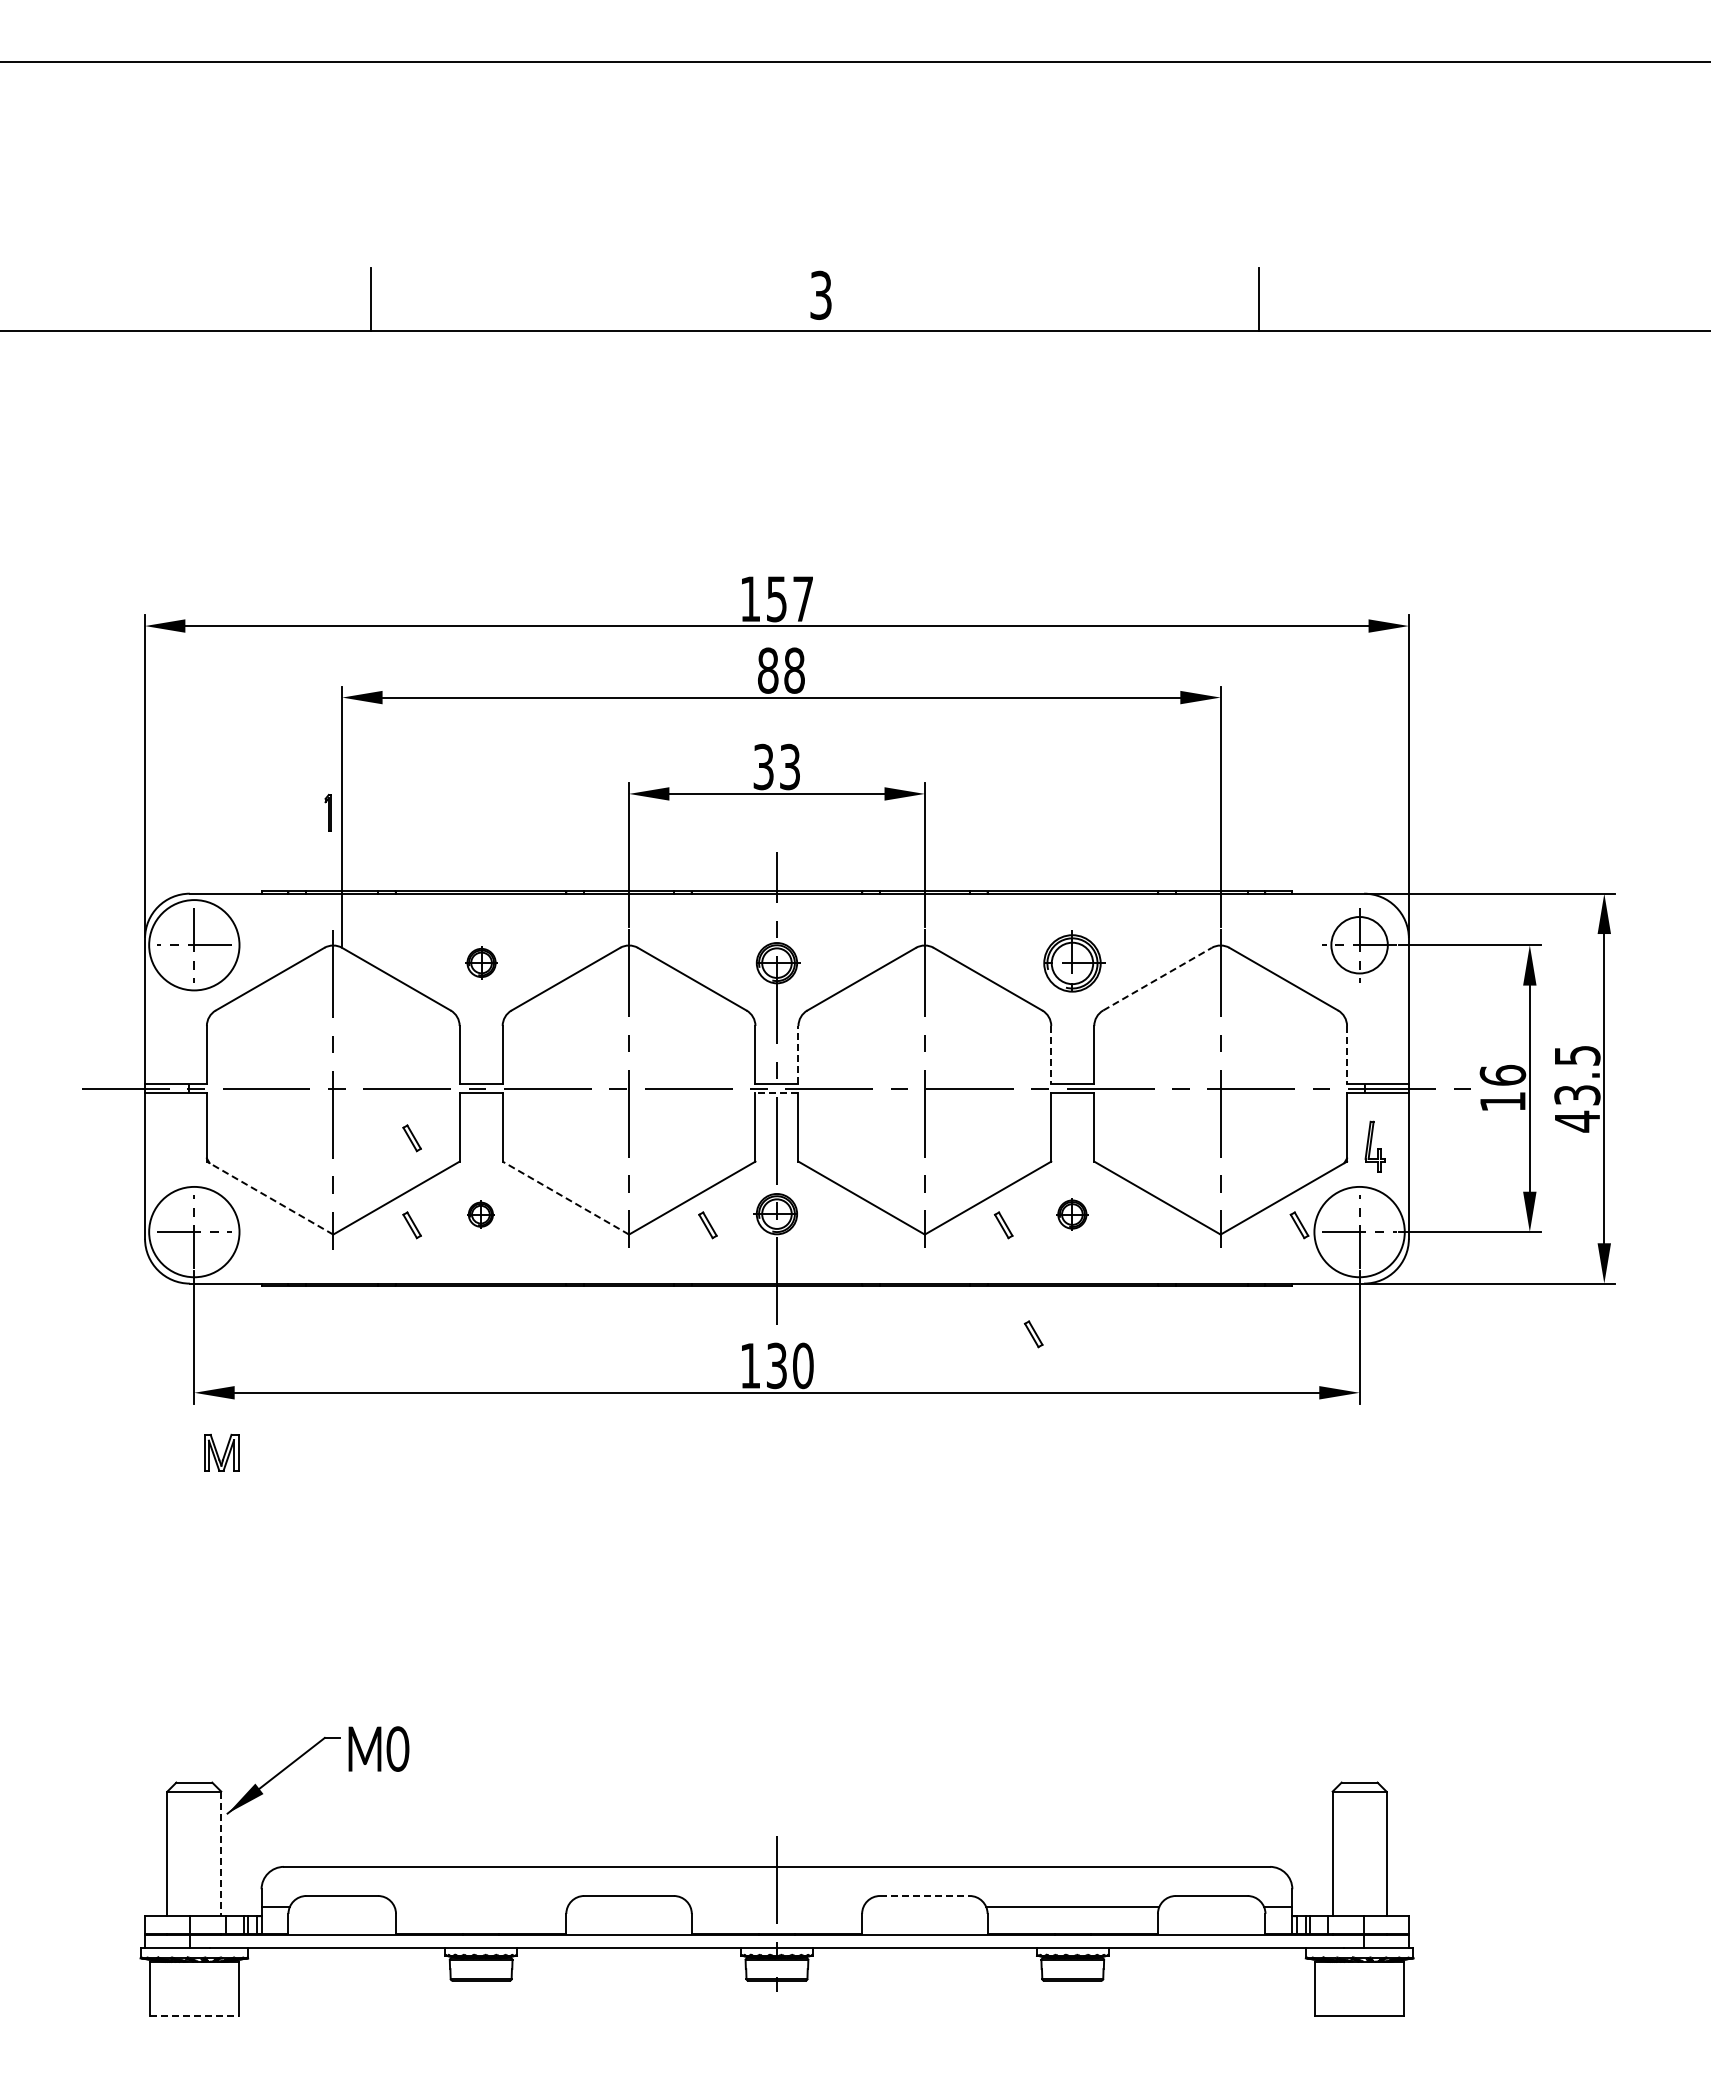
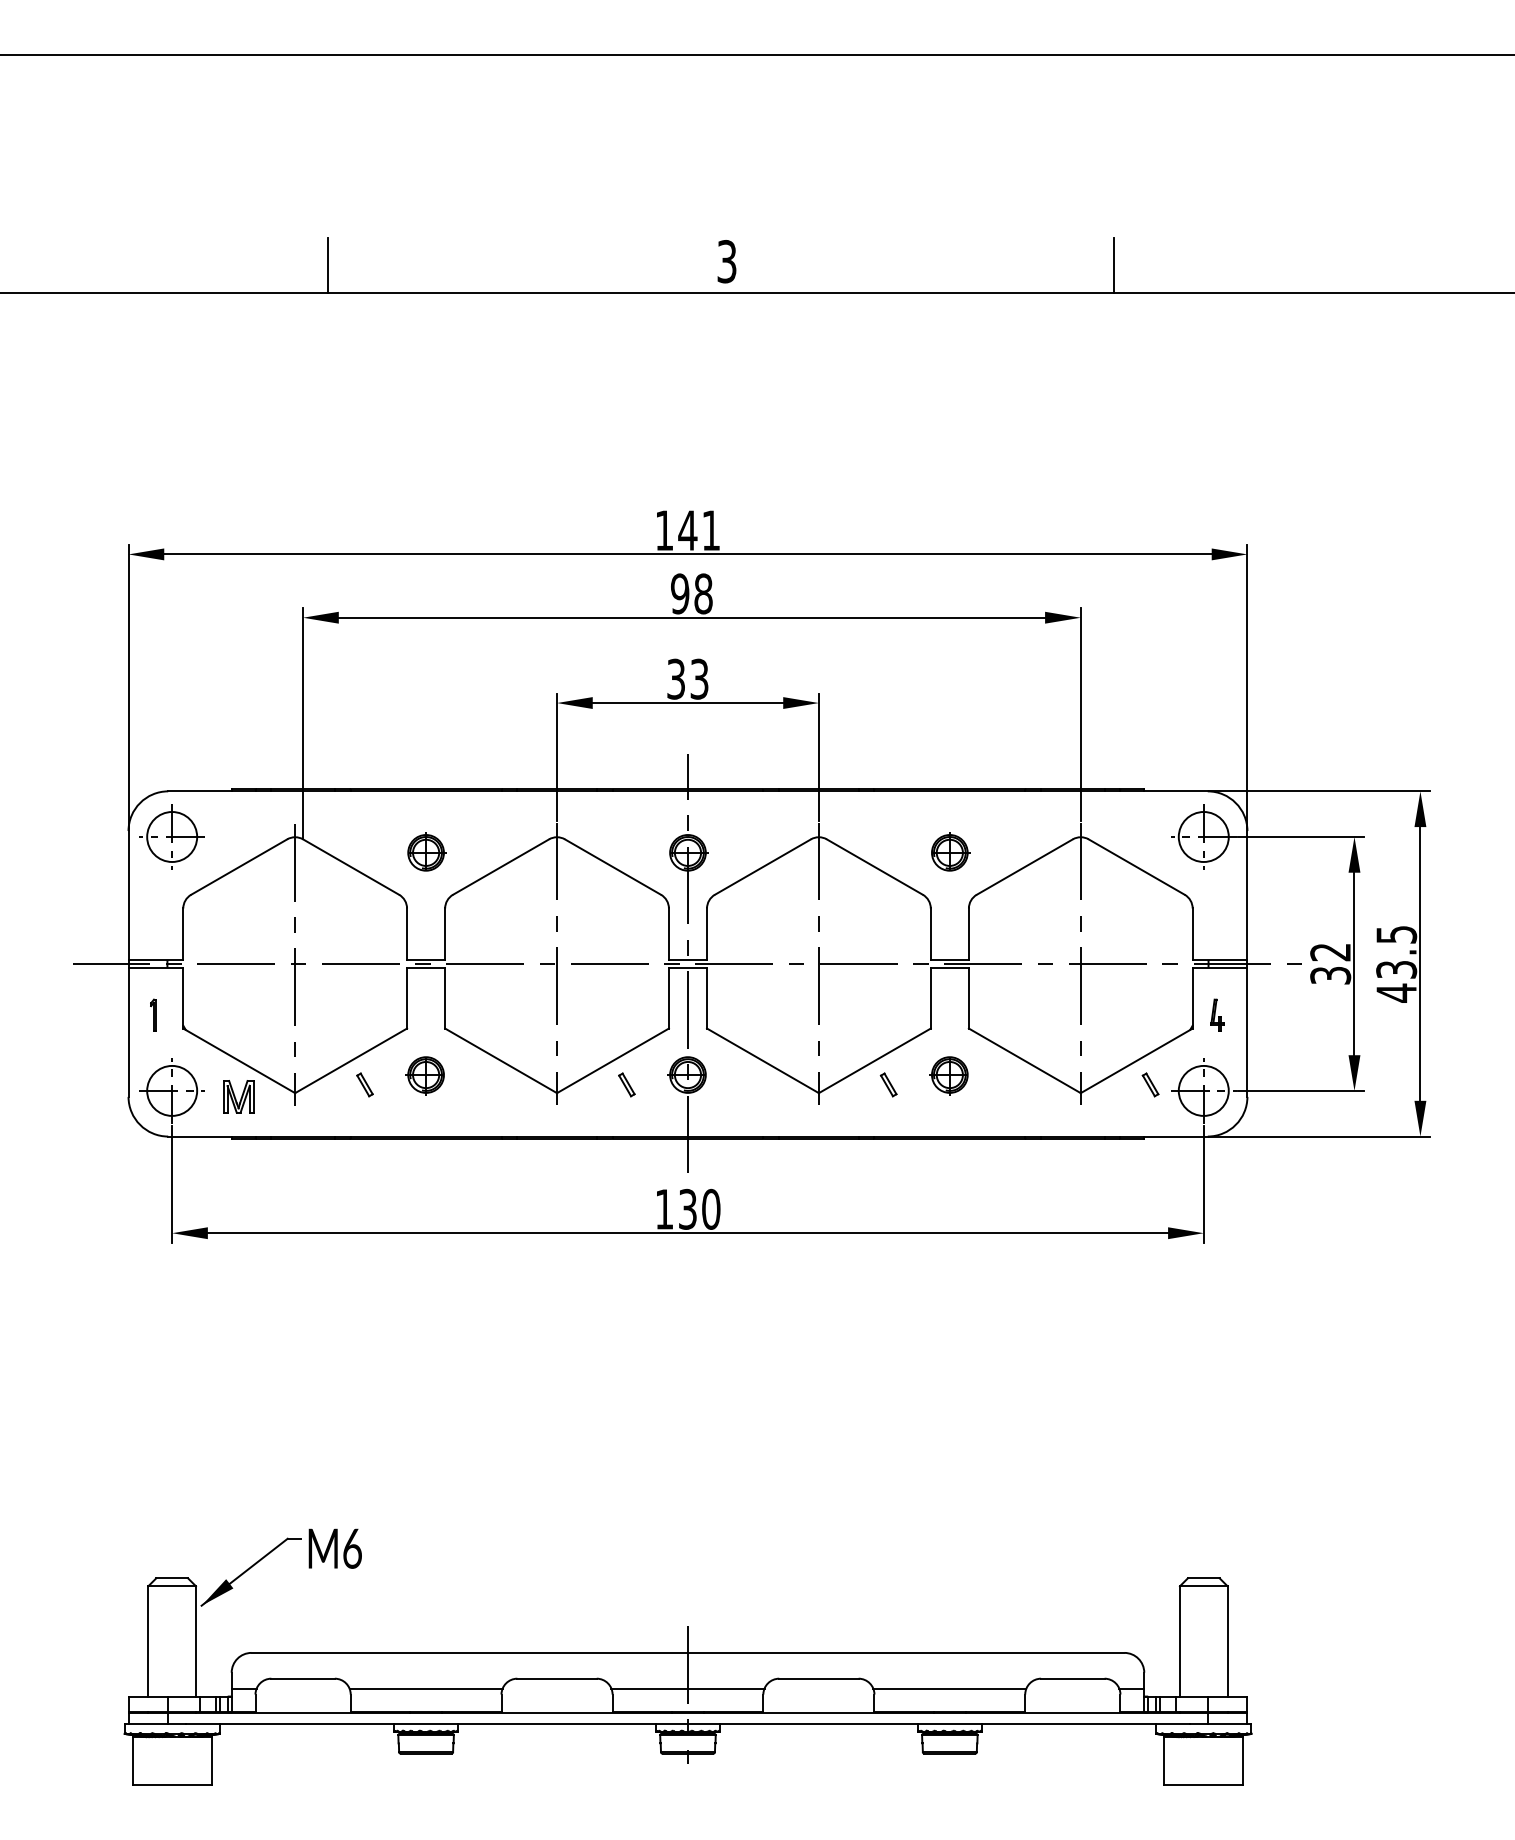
text: (788, 599) -> (698, 530), 157 -> 141
text: (767, 670) -> (679, 593), 88 -> 98
part: (327, 812) -> (152, 1015), moved
circle: (194, 945) -> (172, 837), size x0.62
part: (482, 962) -> (427, 852), size x1.43
part: (1073, 962) -> (950, 852), size x0.71
line: (1157, 979) -> (1024, 867), dashed -> solid
line: (798, 1054) -> (707, 933), dashed -> solid
line: (1051, 1055) -> (931, 934), dashed -> solid
line: (1347, 1055) -> (1193, 934), dashed -> solid
text: (1502, 1087) -> (1330, 962), 16 -> 32
line: (776, 1093) -> (687, 968), dashed -> solid
part: (411, 1138) -> (364, 1008), removed
part: (1374, 1146) -> (1216, 1015), size x0.71
line: (270, 1198) -> (239, 1061), dashed -> solid
line: (565, 1198) -> (500, 1061), dashed -> solid
part: (480, 1215) -> (425, 1076), size x1.67
part: (1071, 1215) -> (948, 1076), size x1.43
circle: (194, 1231) -> (172, 1090), size x0.62
circle: (1359, 1231) -> (1203, 1090), size x0.62
part: (1033, 1334) -> (915, 1181), removed
part: (221, 1452) -> (238, 1096), moved
text: (397, 1748) -> (352, 1548), M0 -> M6
line: (221, 1854) -> (196, 1641), dashed -> solid
line: (924, 1895) -> (818, 1678), dashed -> solid
line: (480, 1907) -> (425, 1688), added
line: (776, 1907) -> (687, 1688), added
line: (194, 2015) -> (172, 1784), dashed -> solid

